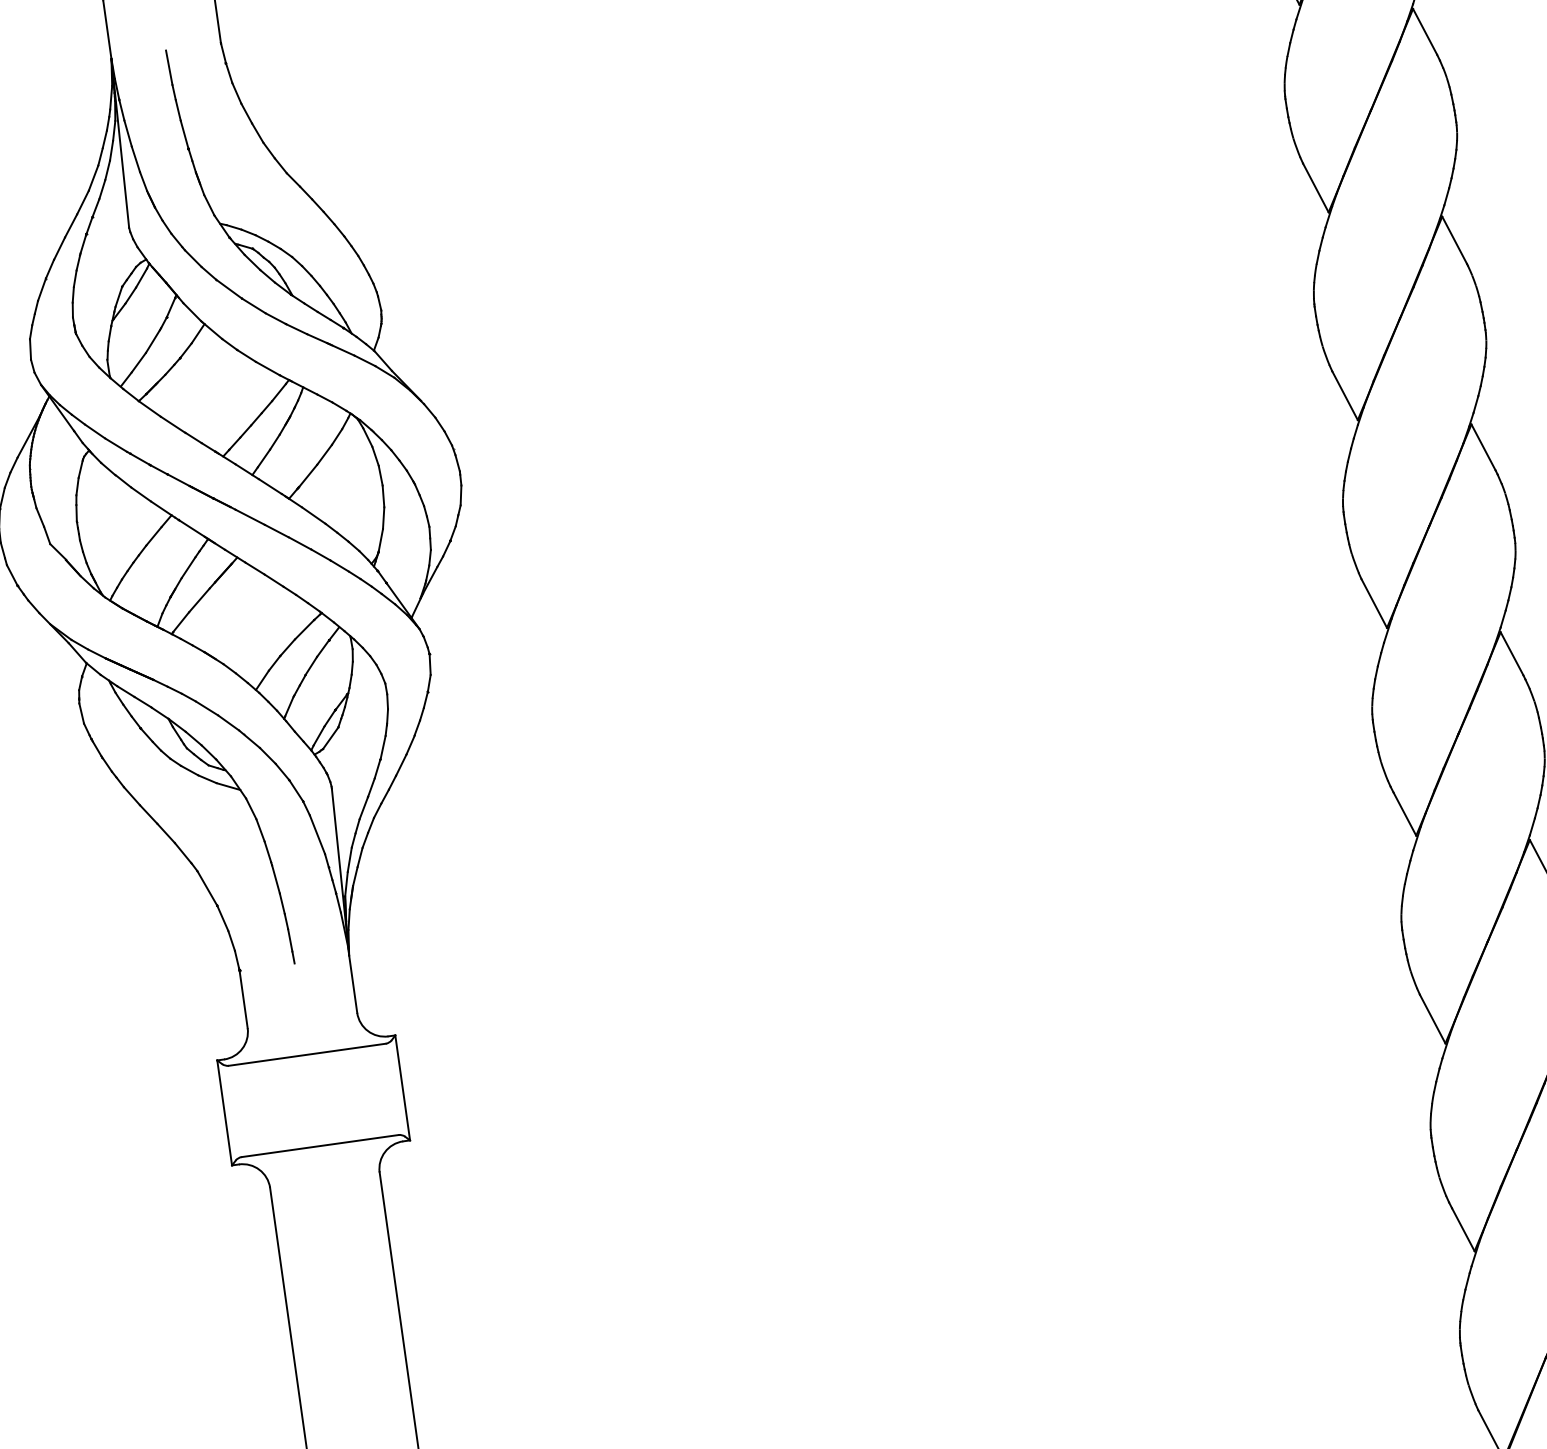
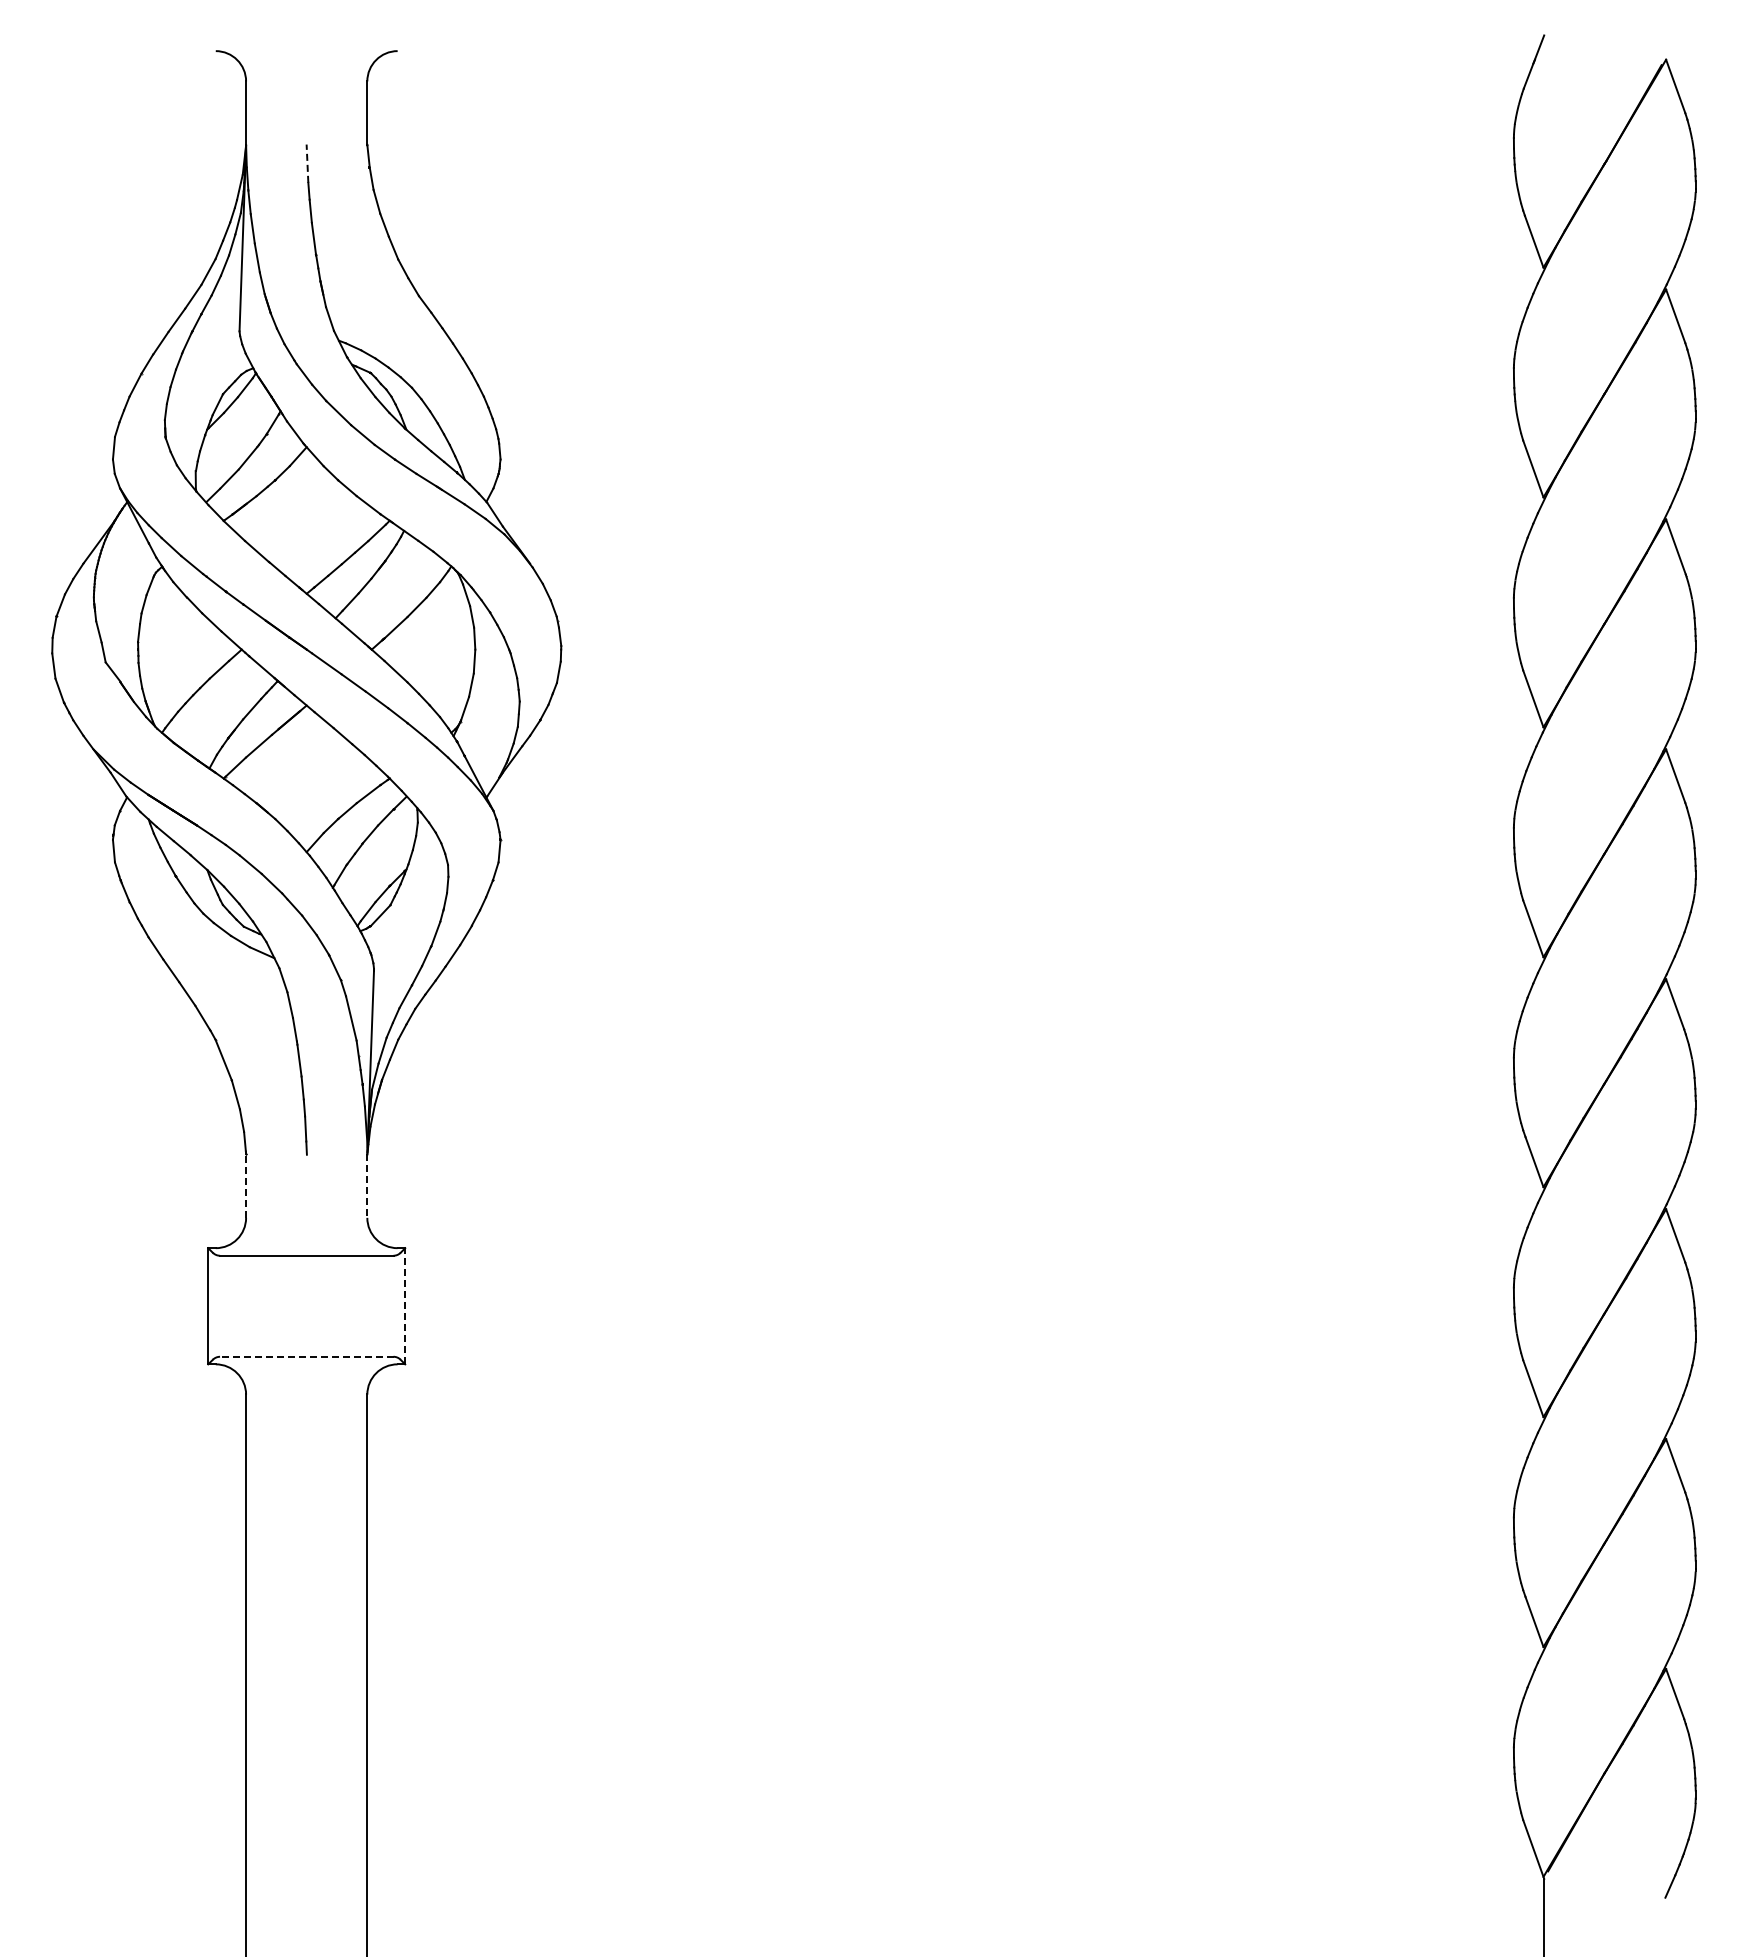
line: (169, 67) -> (307, 163), solid -> dashed
line: (353, 984) -> (367, 1186), solid -> dashed
line: (244, 999) -> (246, 1186), solid -> dashed
line: (402, 1087) -> (405, 1305), solid -> dashed
line: (319, 1145) -> (306, 1356), solid -> dashed

